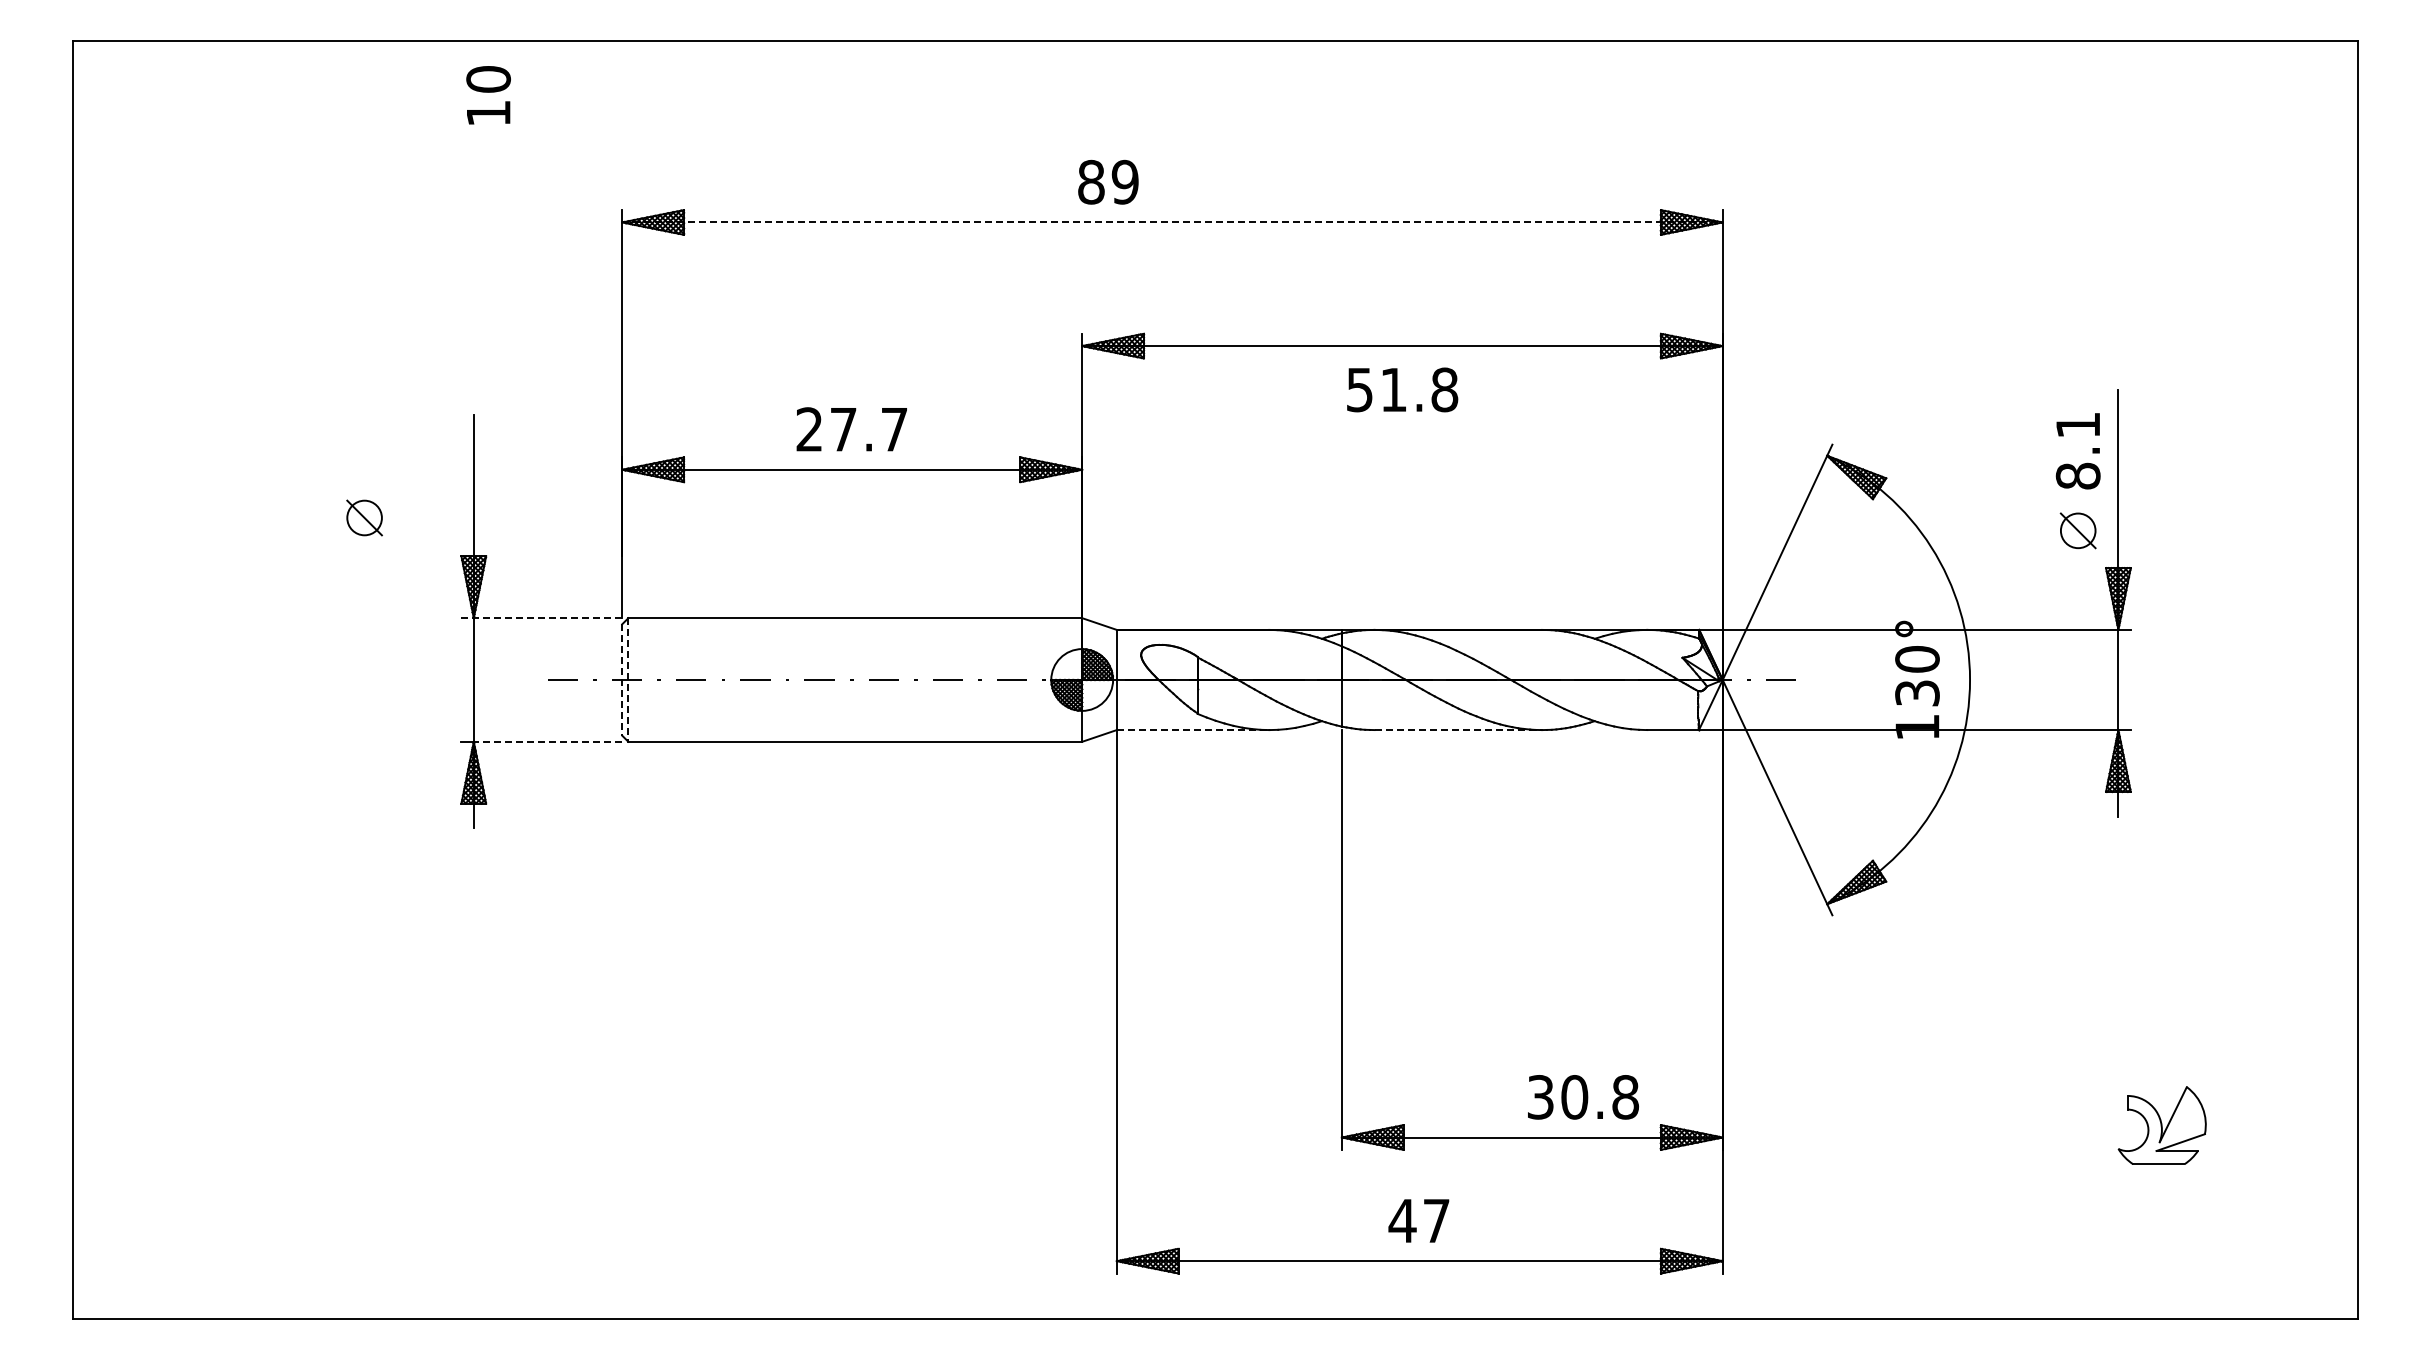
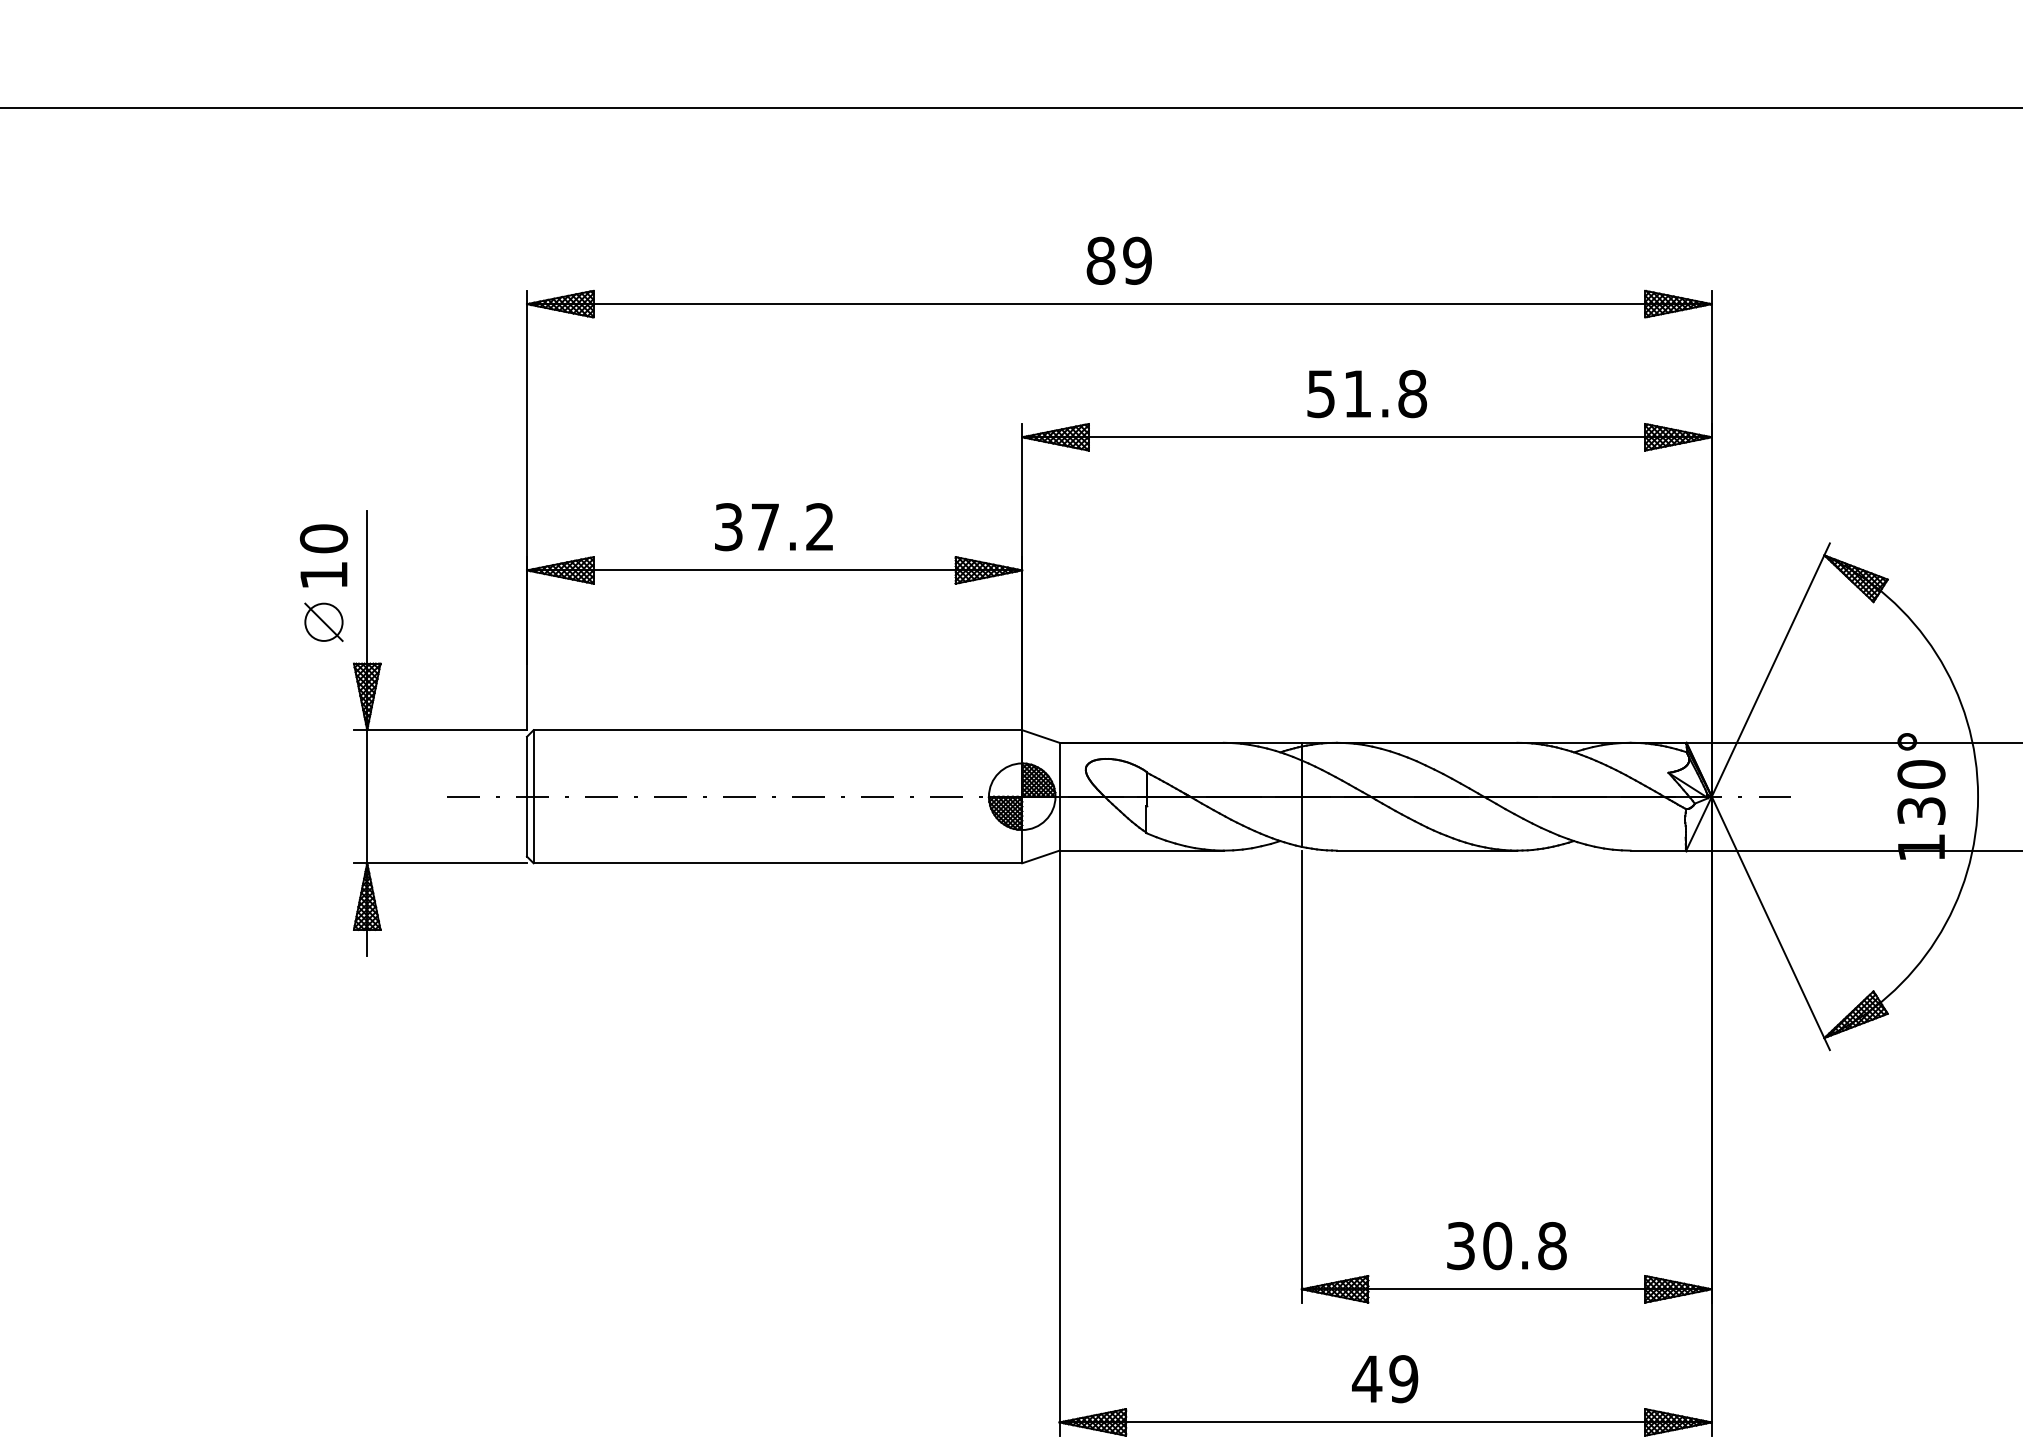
text: (488, 95) -> (323, 556), moved
text: (1108, 181) -> (1119, 260), moved
line: (1172, 222) -> (1119, 304), dashed -> solid
text: (1402, 389) -> (1367, 393), moved
text: (851, 429) -> (773, 527), 27.7 -> 37.2
part: (364, 517) -> (323, 621), moved
line: (542, 618) -> (441, 730), dashed -> solid
line: (622, 680) -> (527, 797), dashed -> solid
line: (628, 680) -> (533, 797), dashed -> solid
line: (1193, 730) -> (1142, 851), dashed -> solid
line: (1458, 730) -> (1427, 851), dashed -> solid
line: (547, 741) -> (446, 862), dashed -> solid
text: (1583, 1097) -> (1507, 1246), moved
text: (1436, 1220) -> (1403, 1378), 47 -> 49

